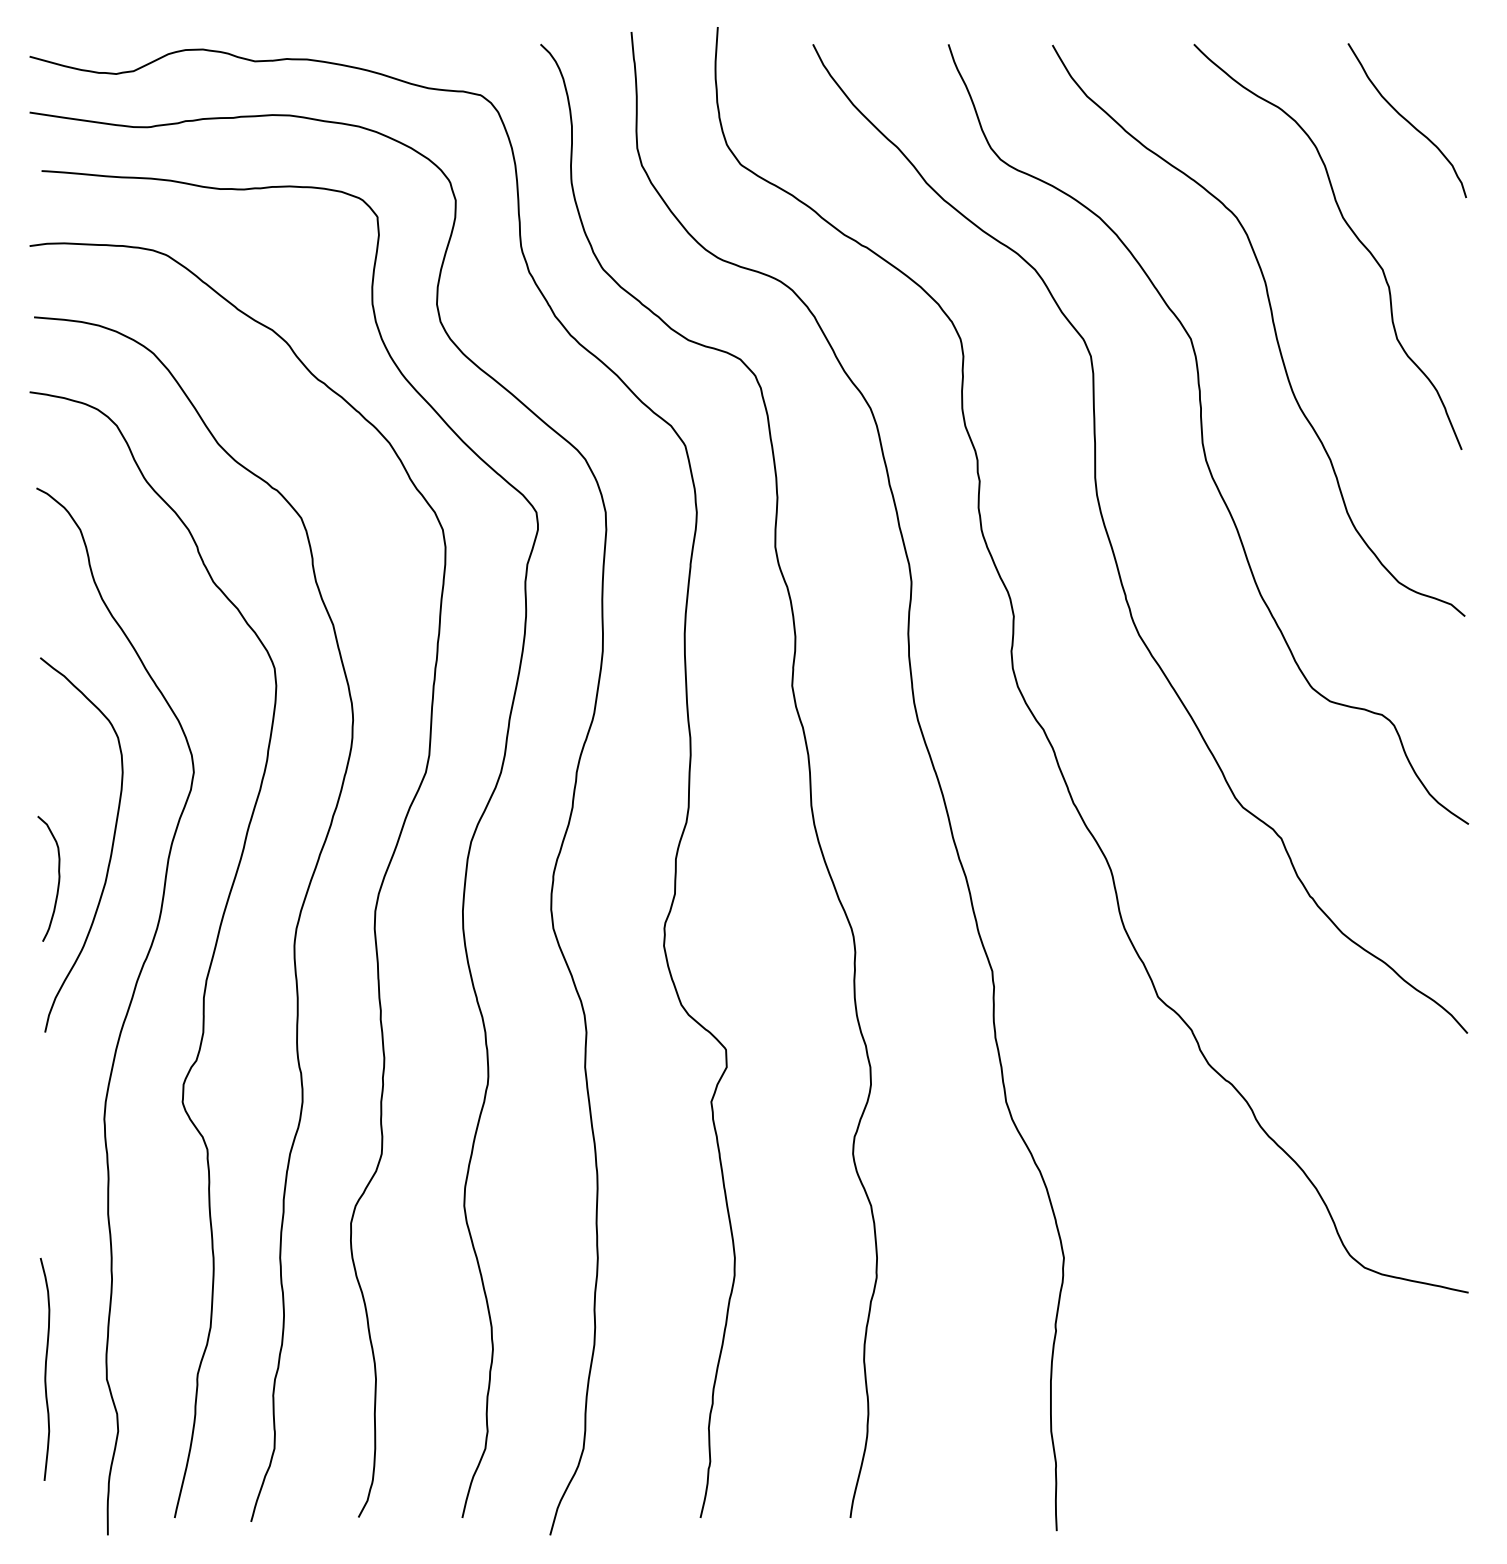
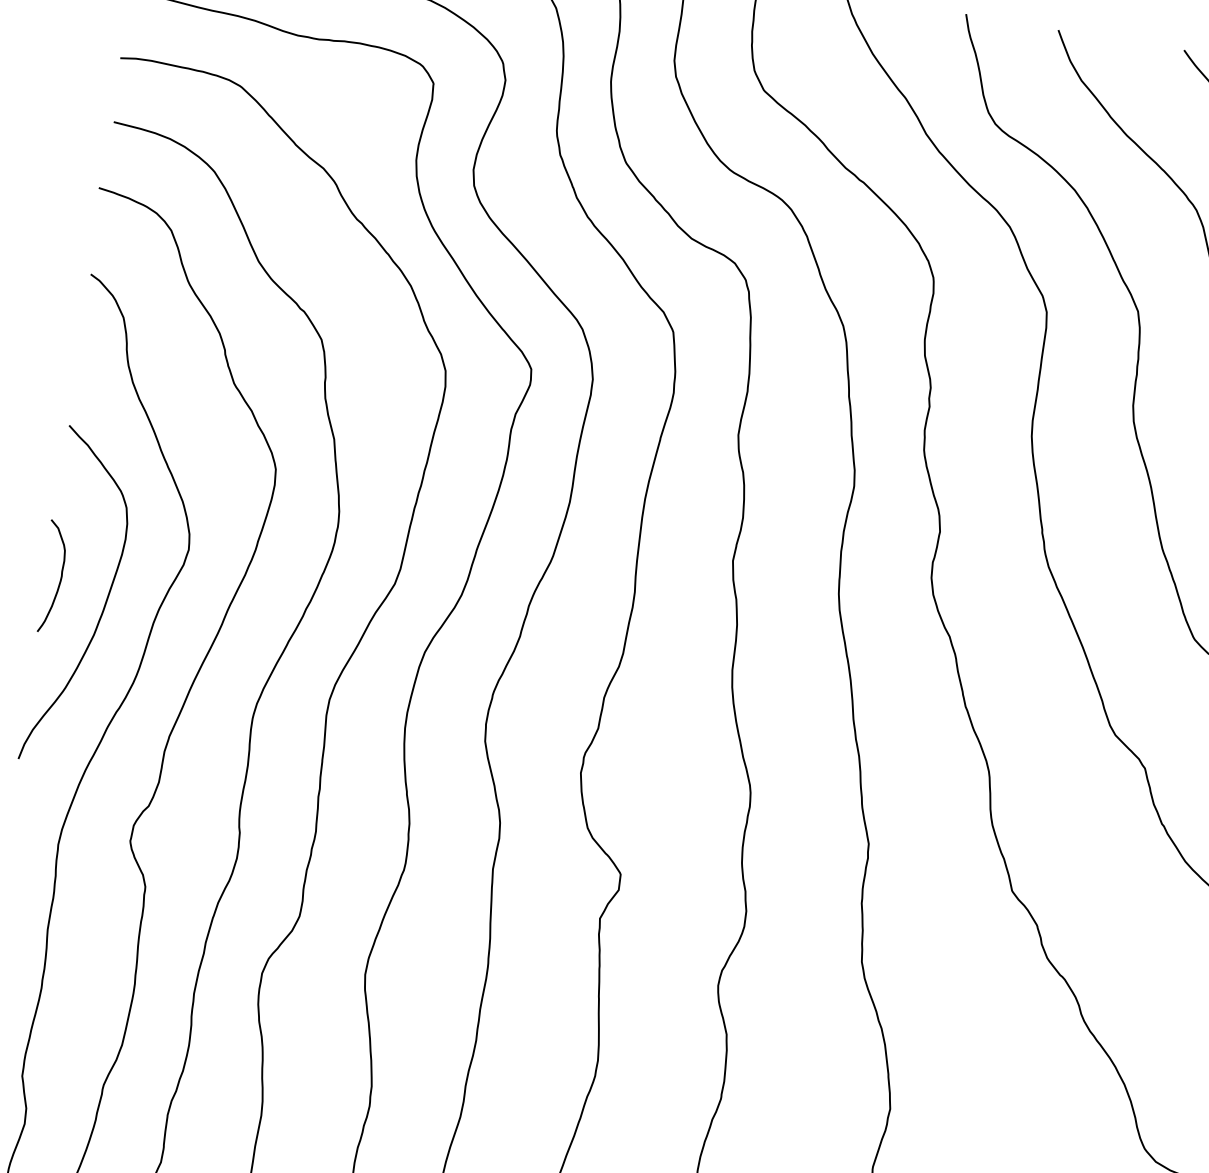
curve: (58, 878) -> (60, 577), moved

